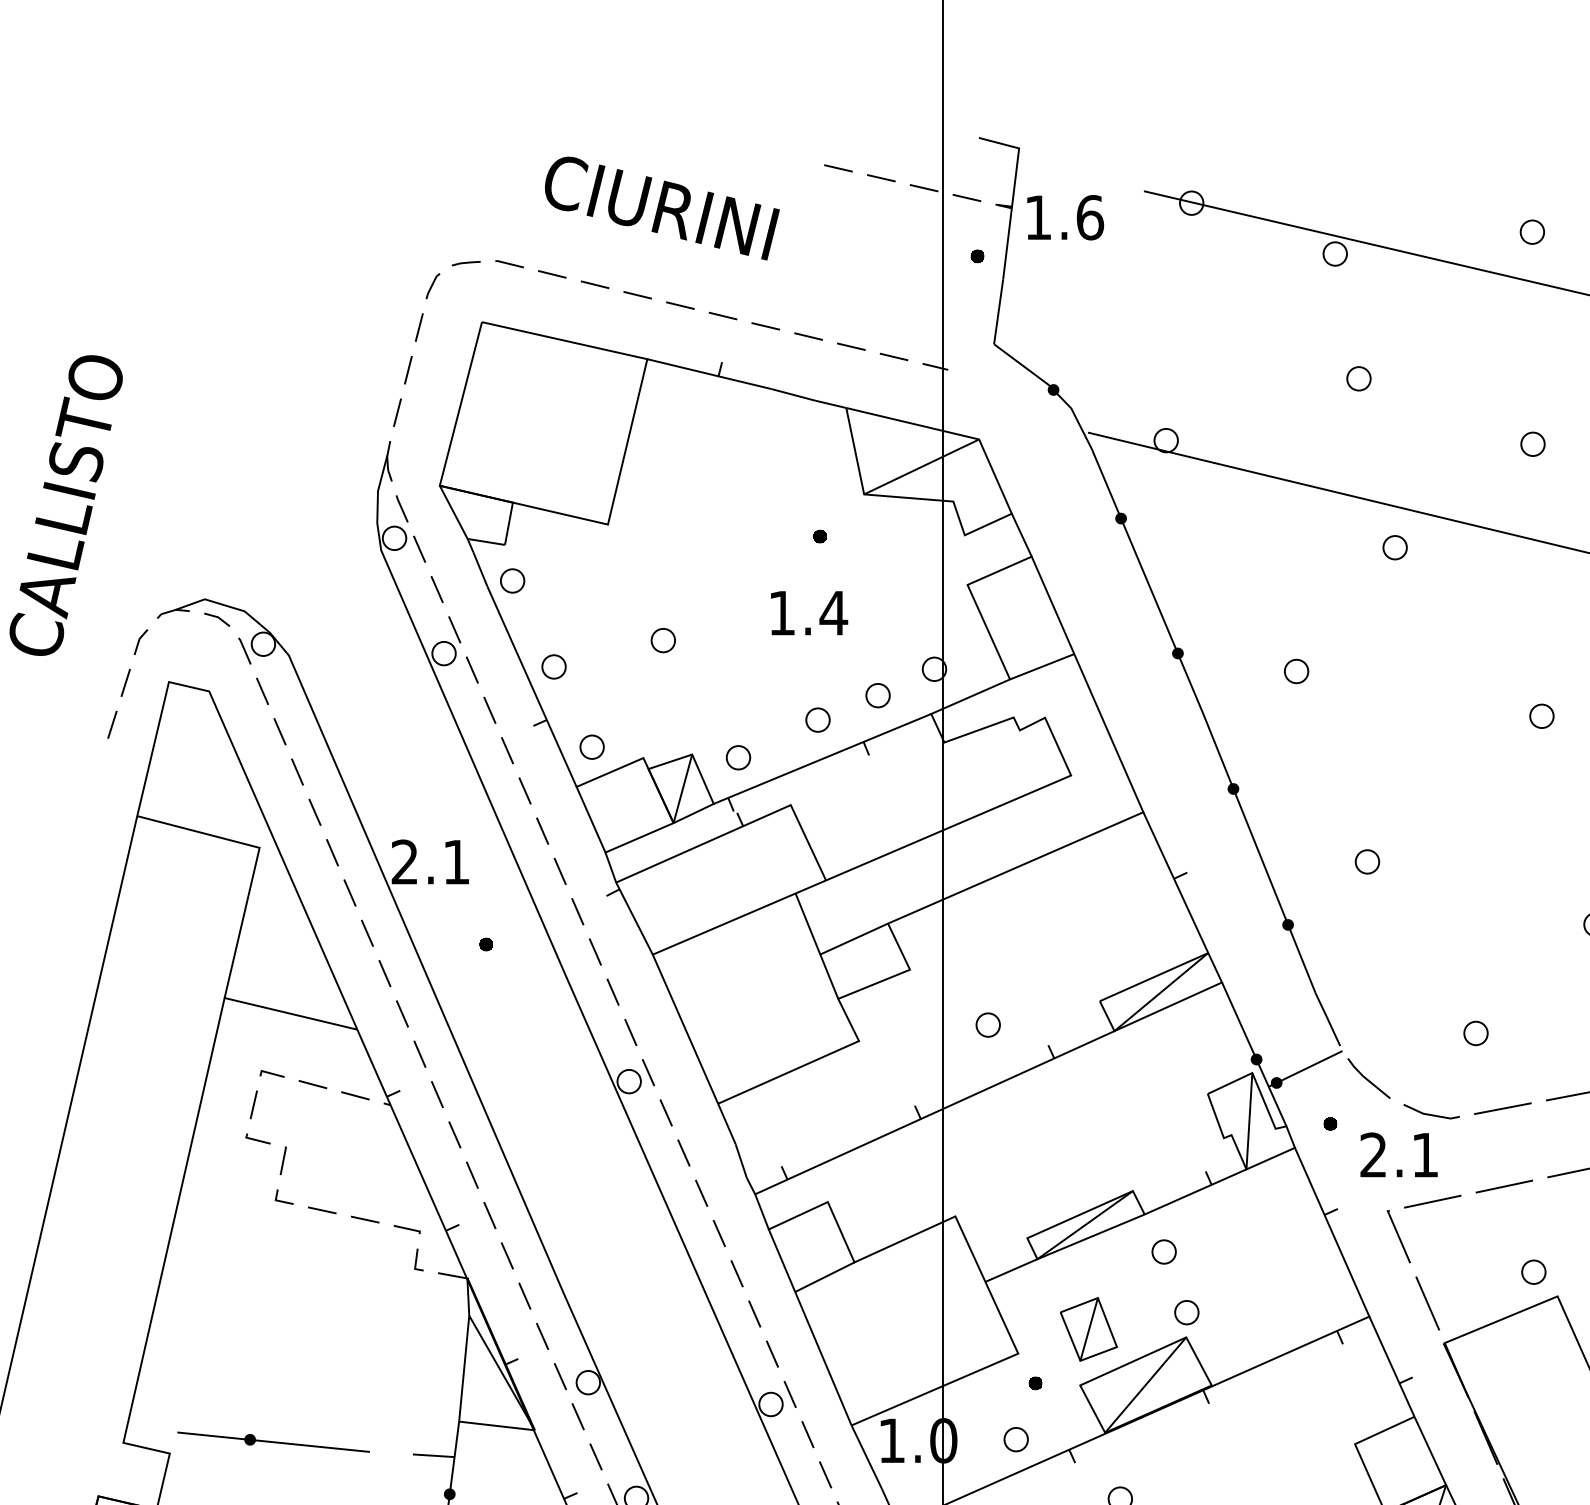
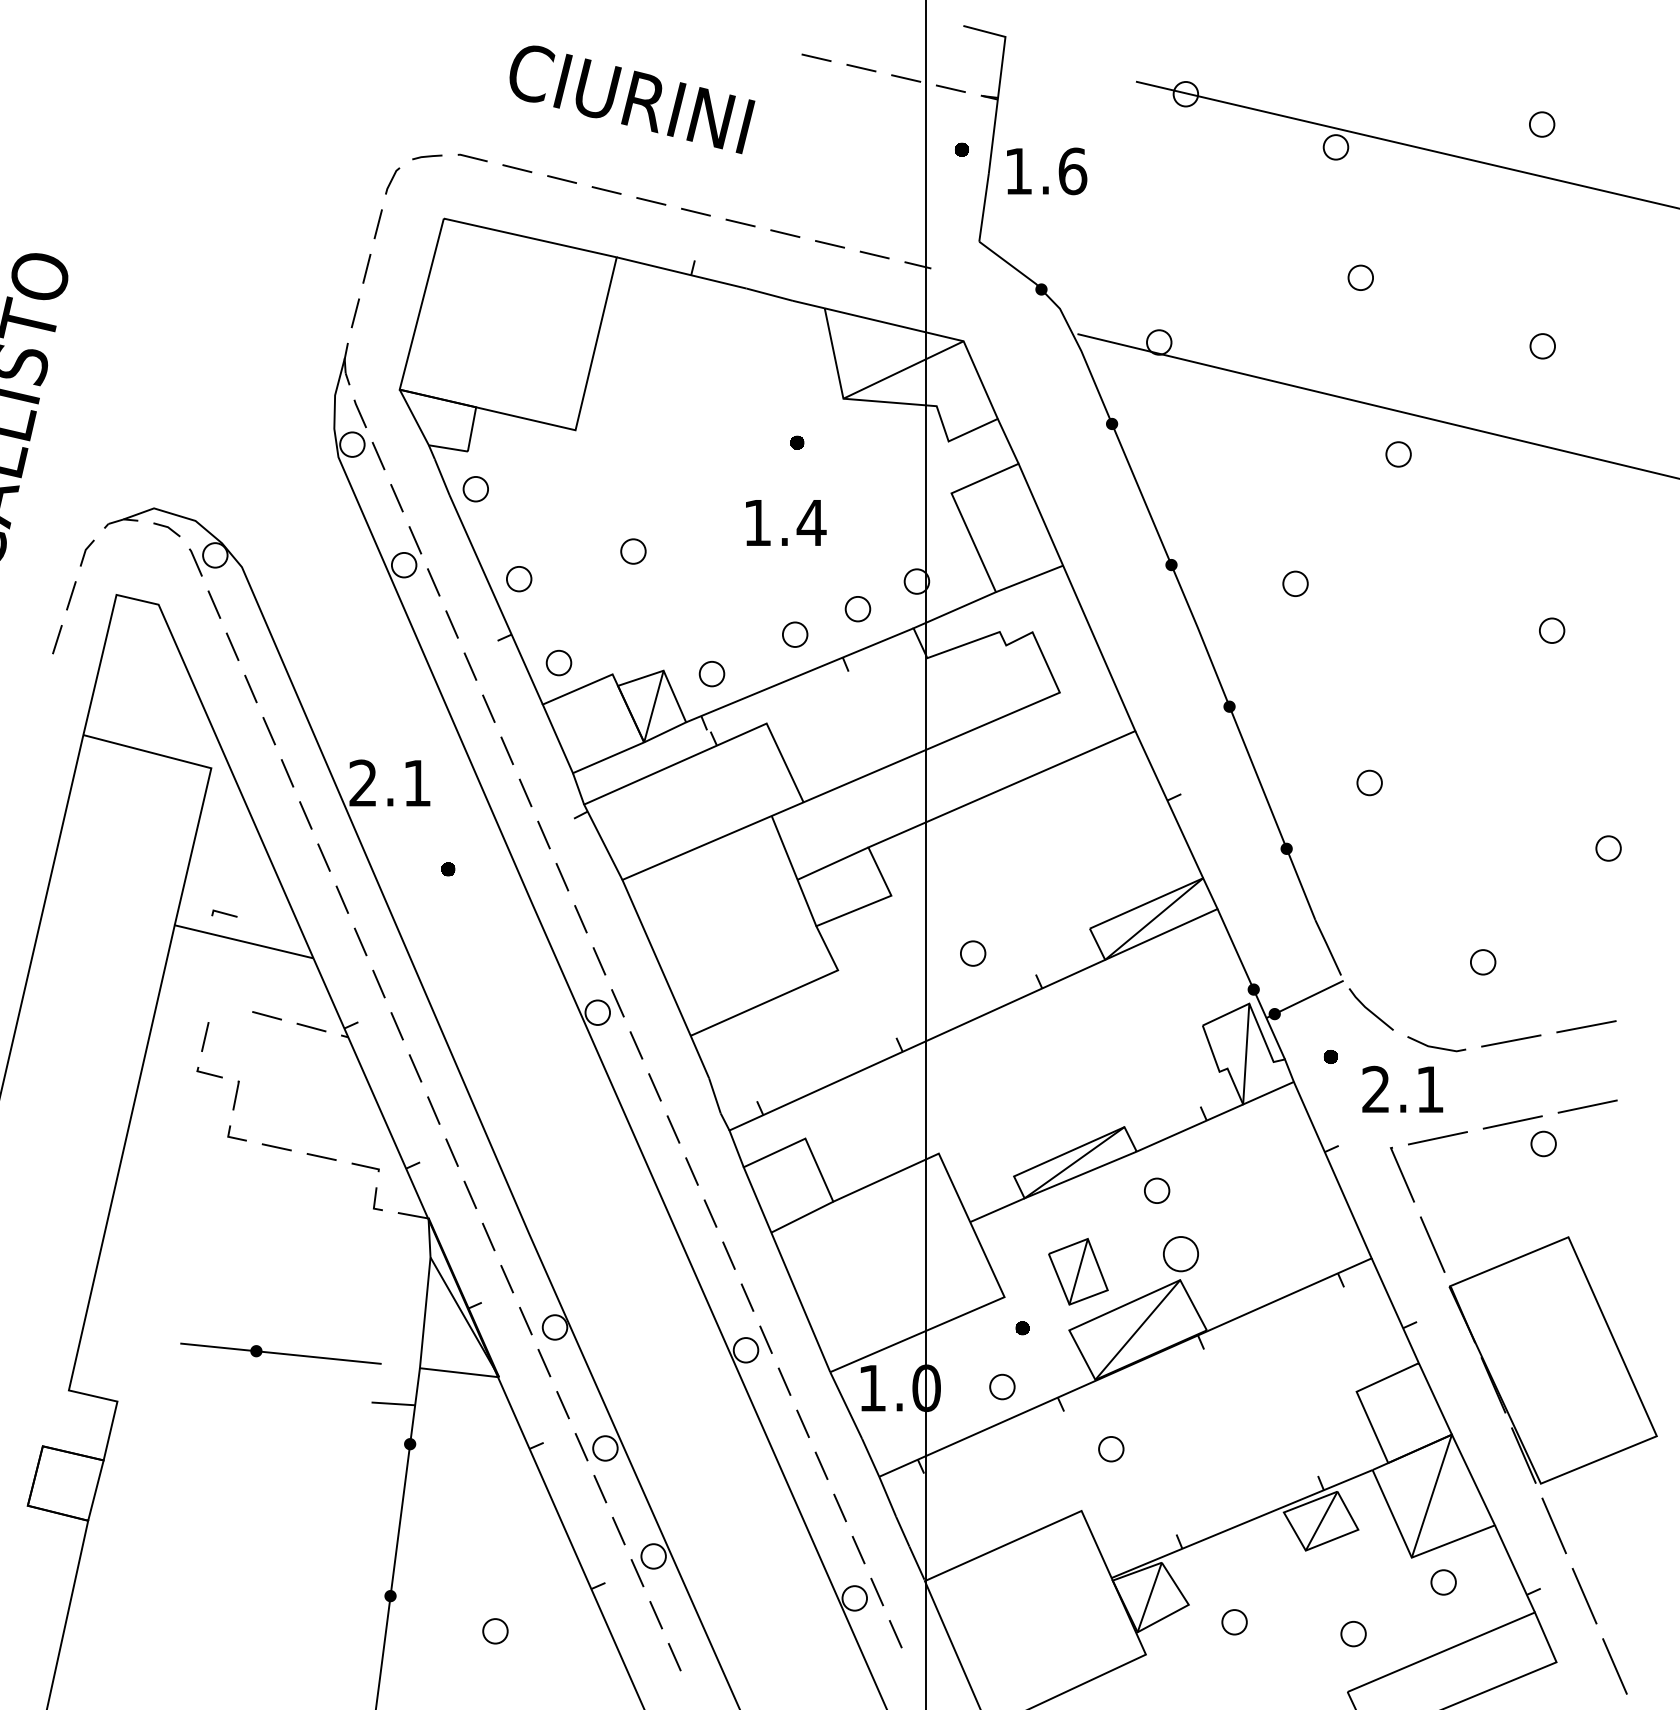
text: (1066, 217) -> (1047, 171), moved
line: (272, 1073) -> (224, 913), moved
part: (1533, 1271) -> (1543, 1143), moved
part: (1186, 1312) -> (1180, 1254), size x1.4
part: (273, 1441) -> (280, 1353), moved

